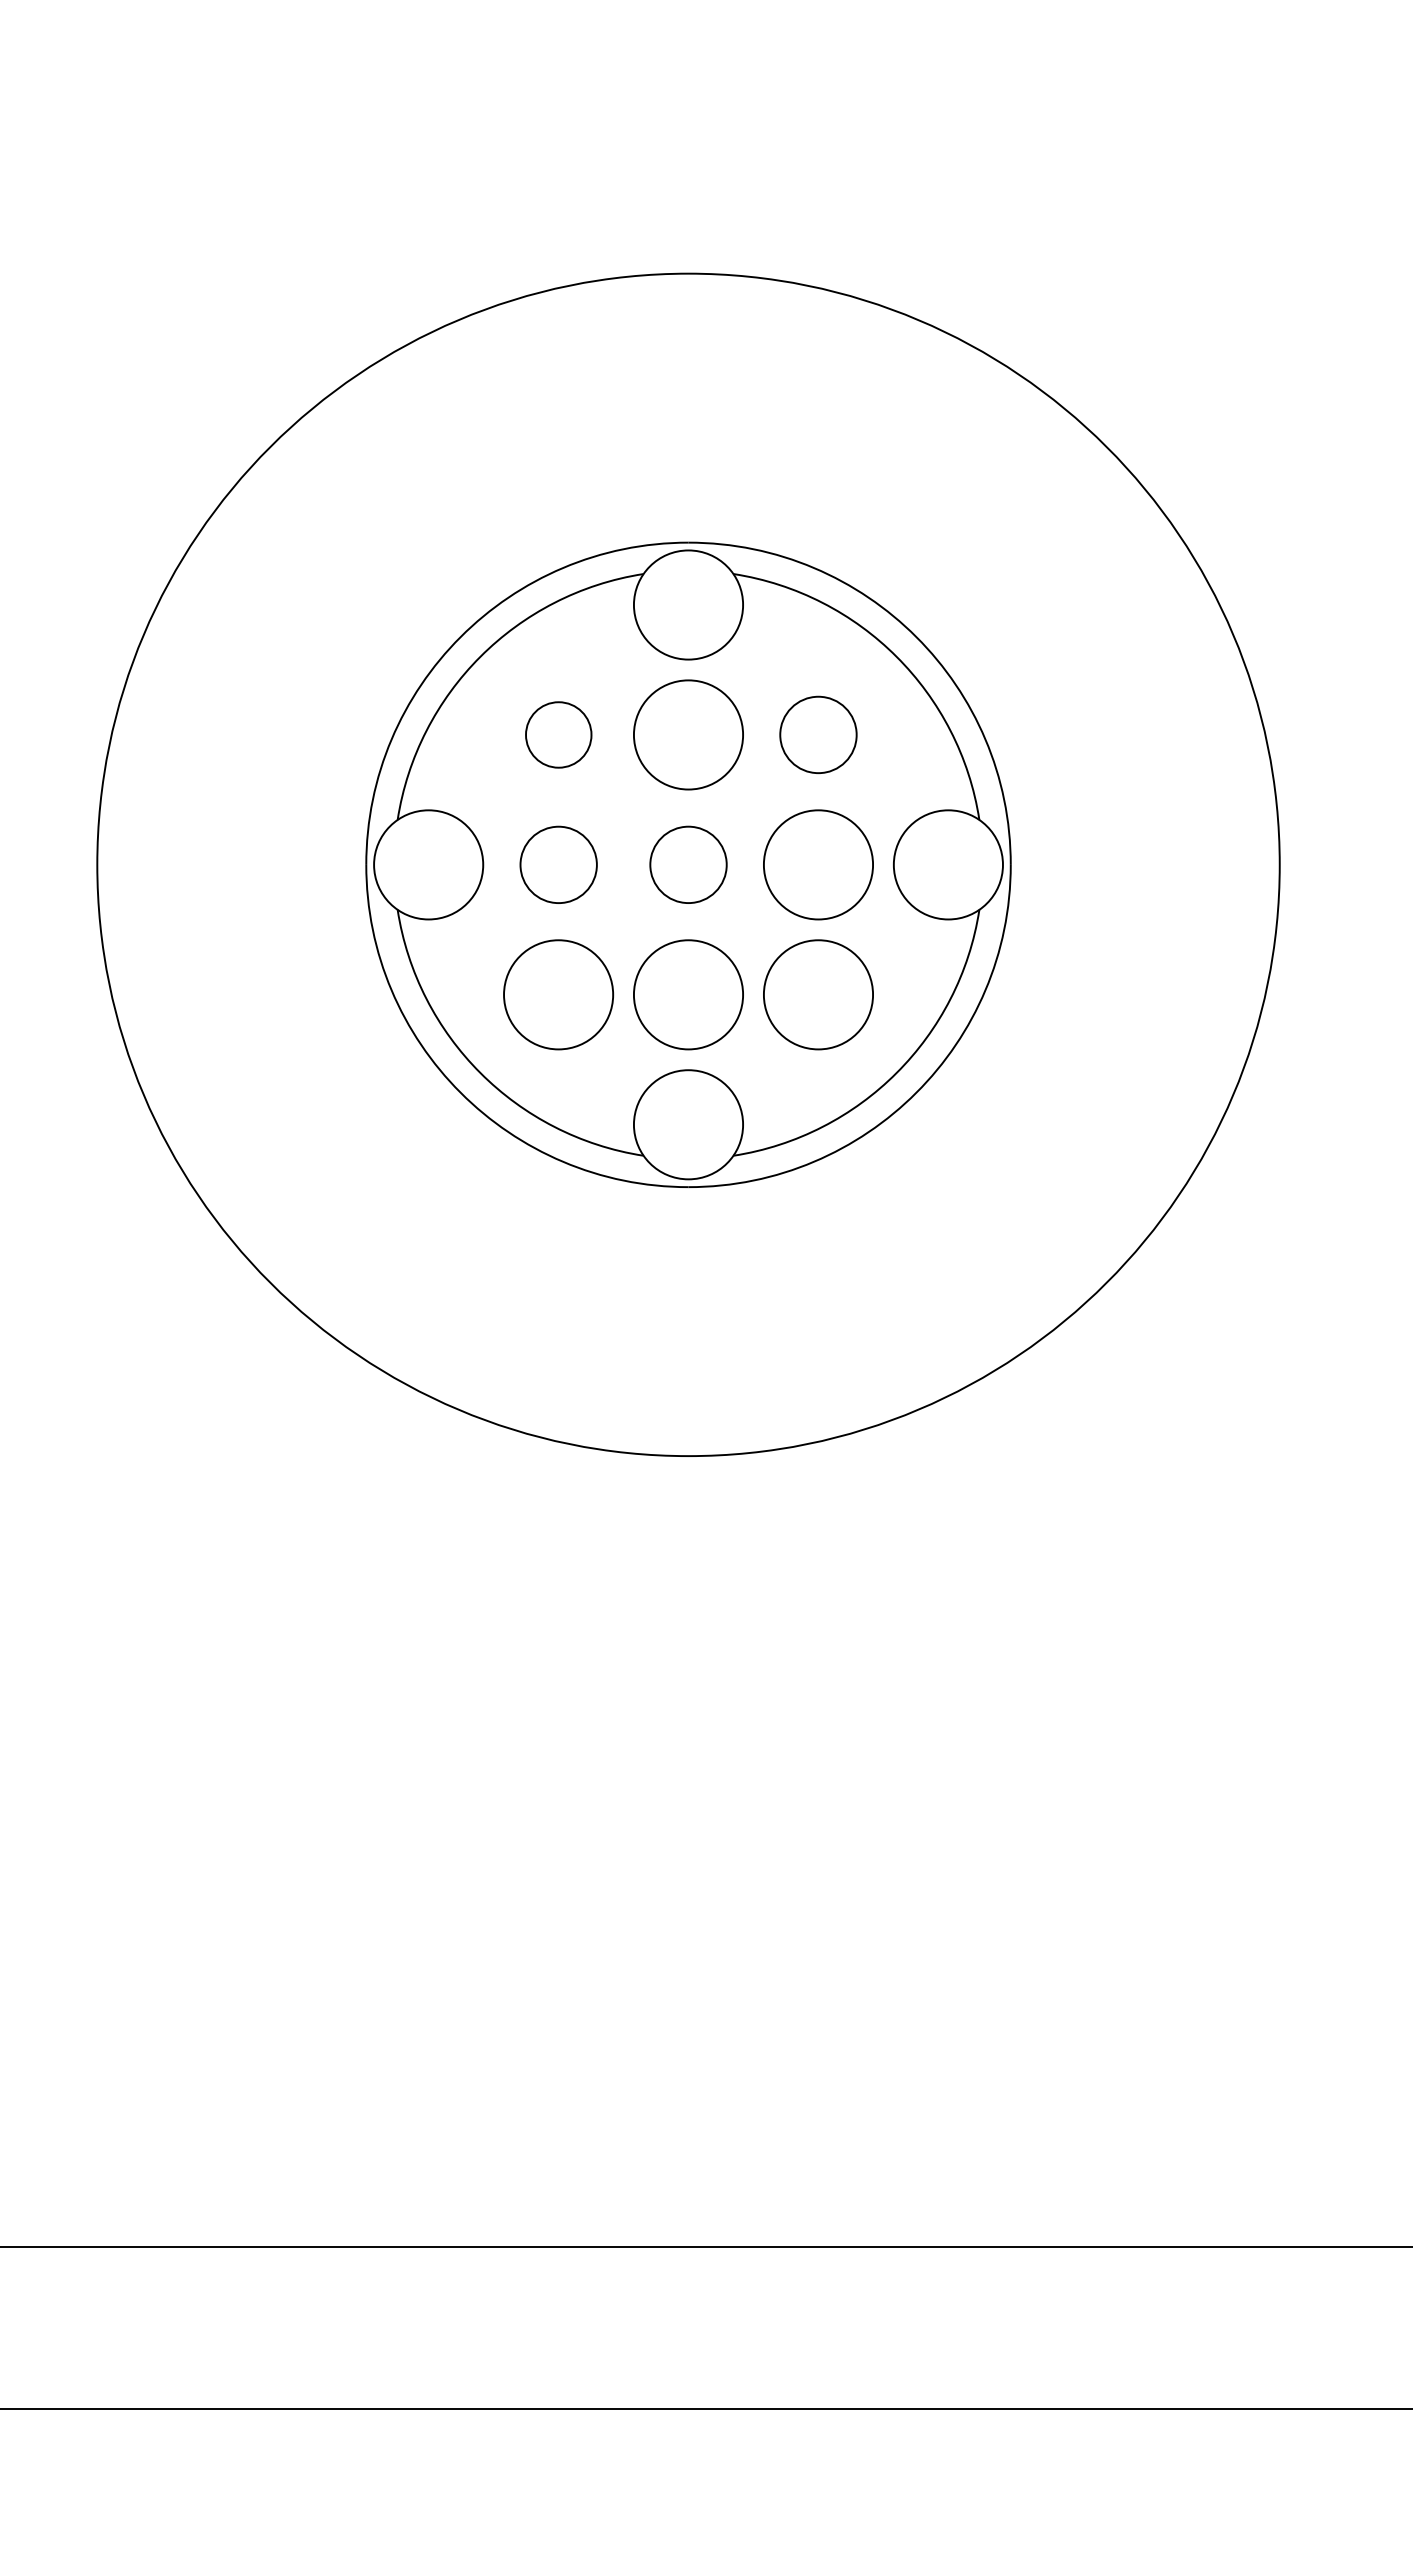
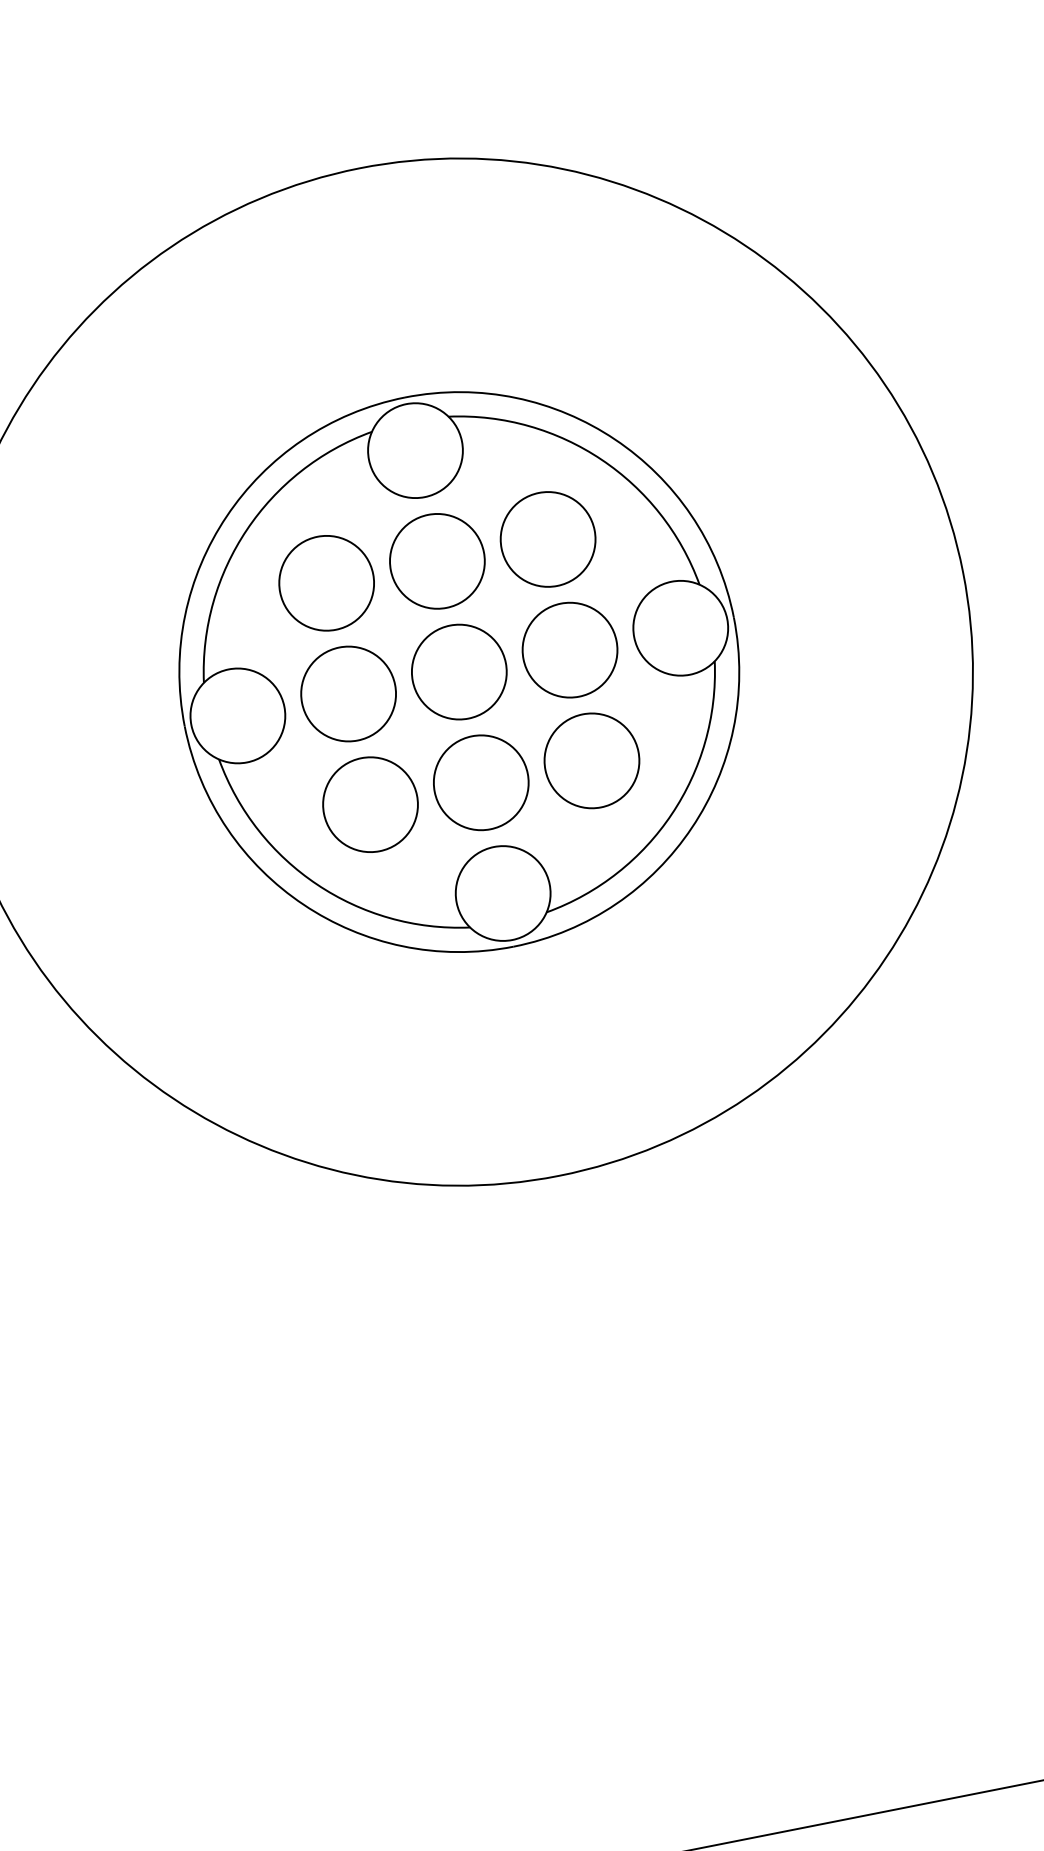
circle: (558, 734) -> (326, 582), size x1.67
circle: (818, 734) -> (548, 539), size x1.43
circle: (558, 864) -> (348, 693), size x1.43
circle: (688, 864) -> (459, 671), size x1.43

